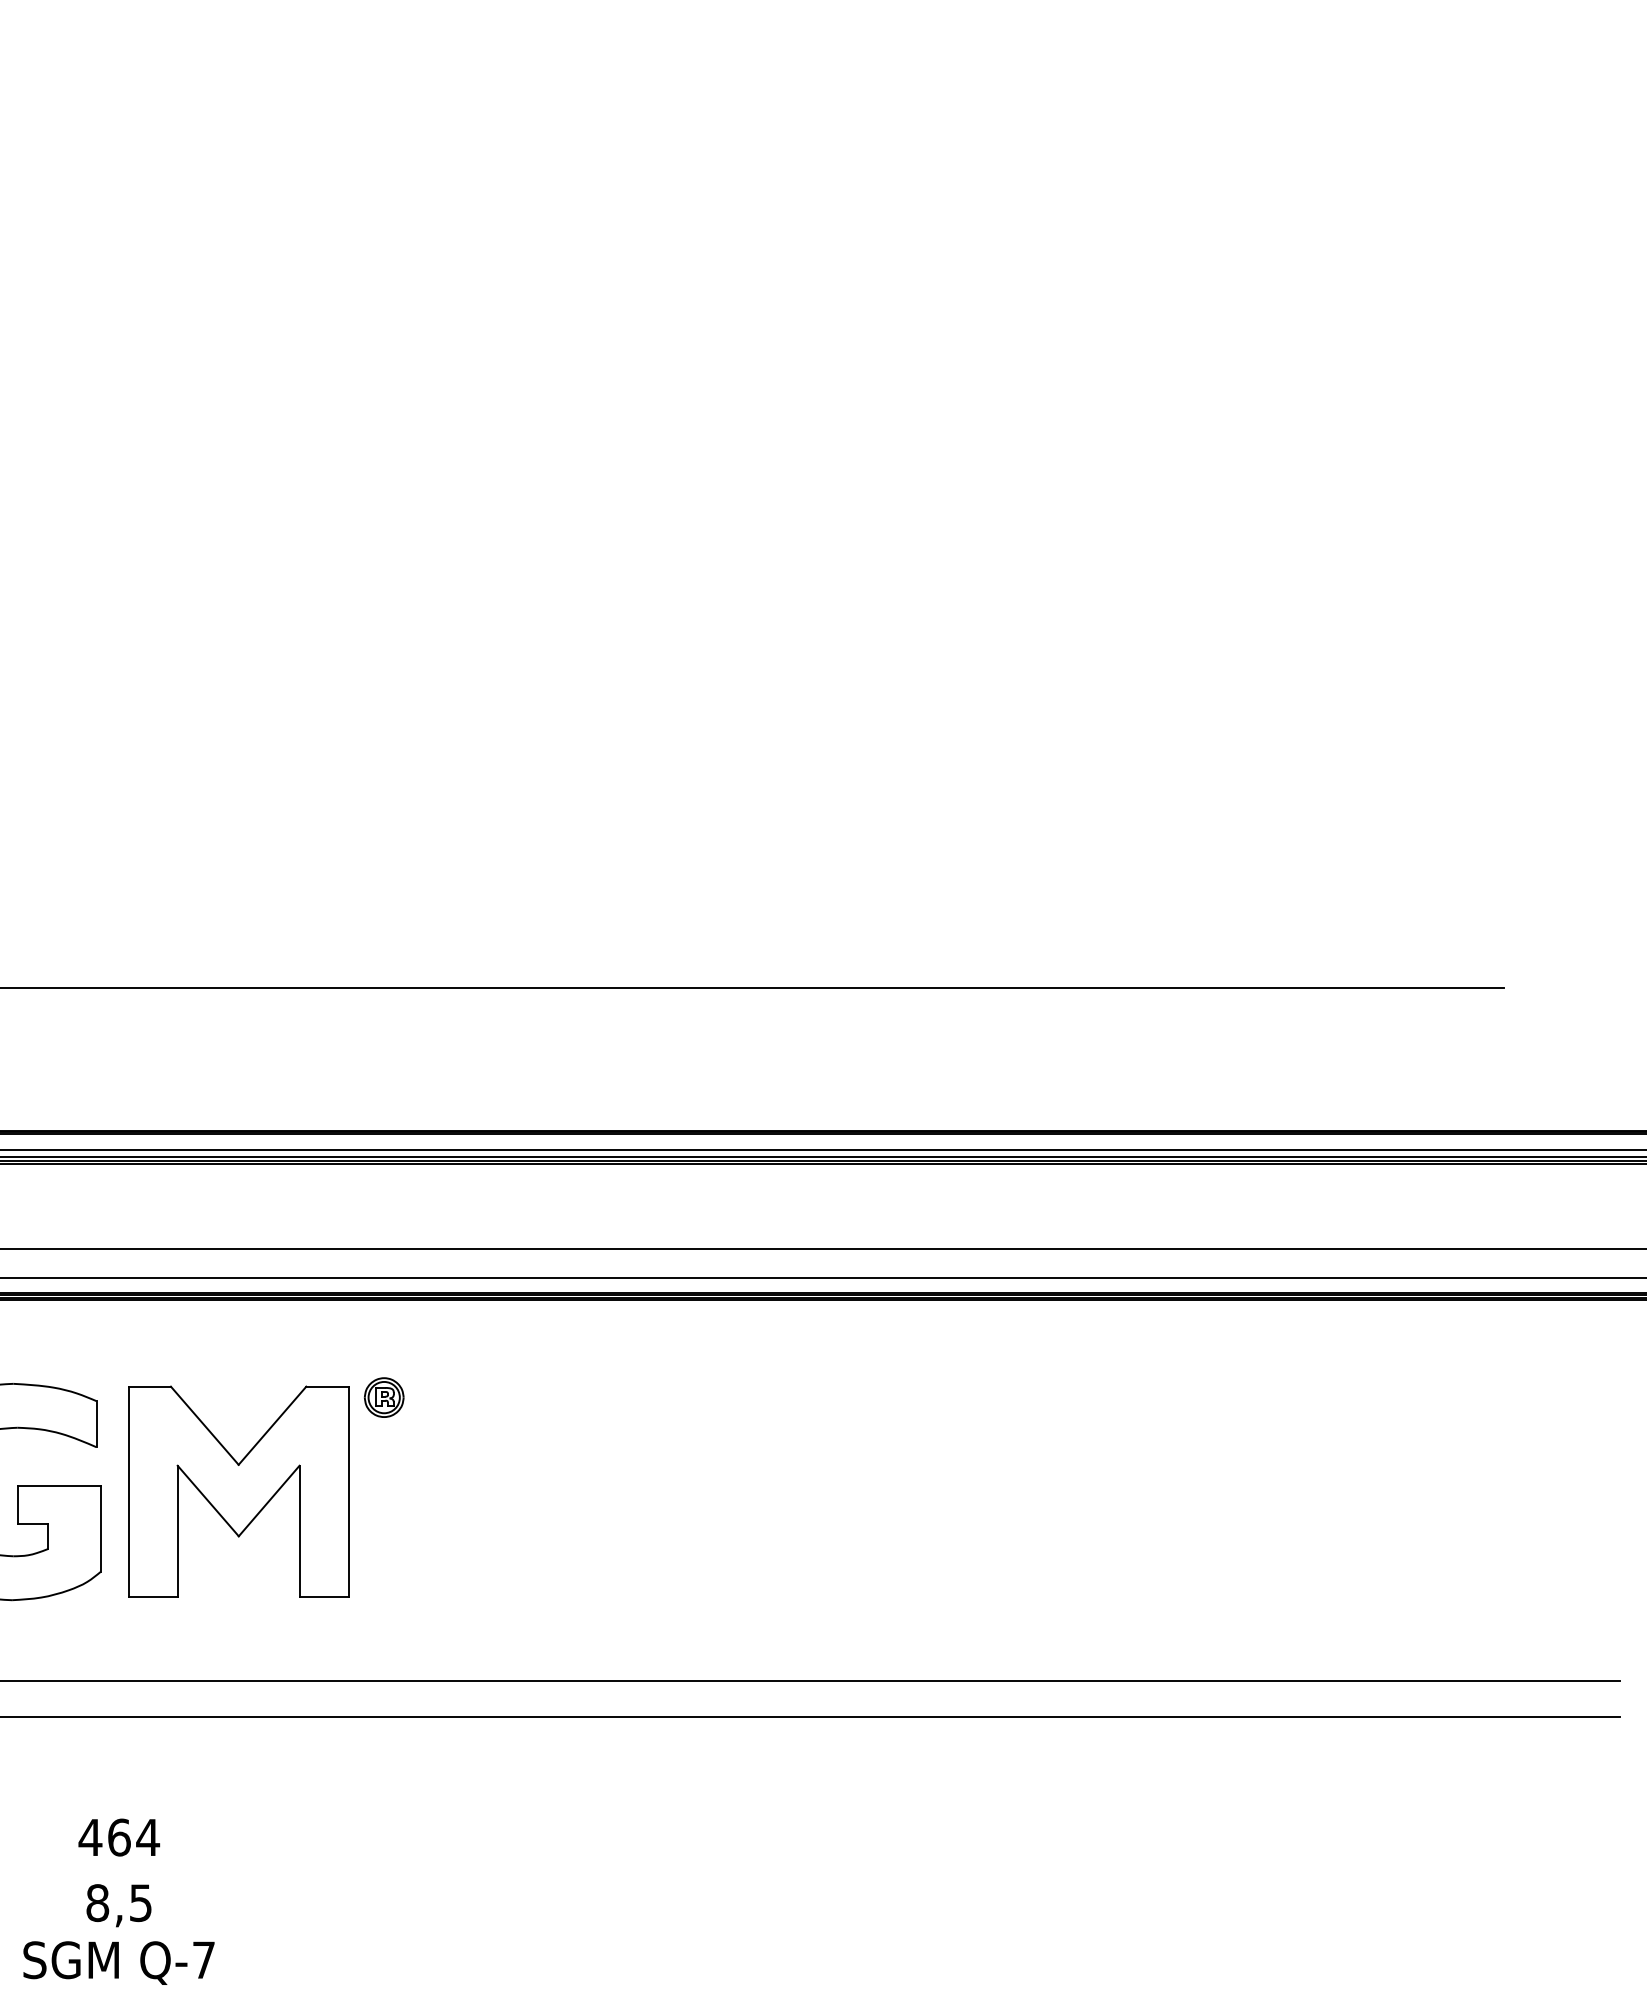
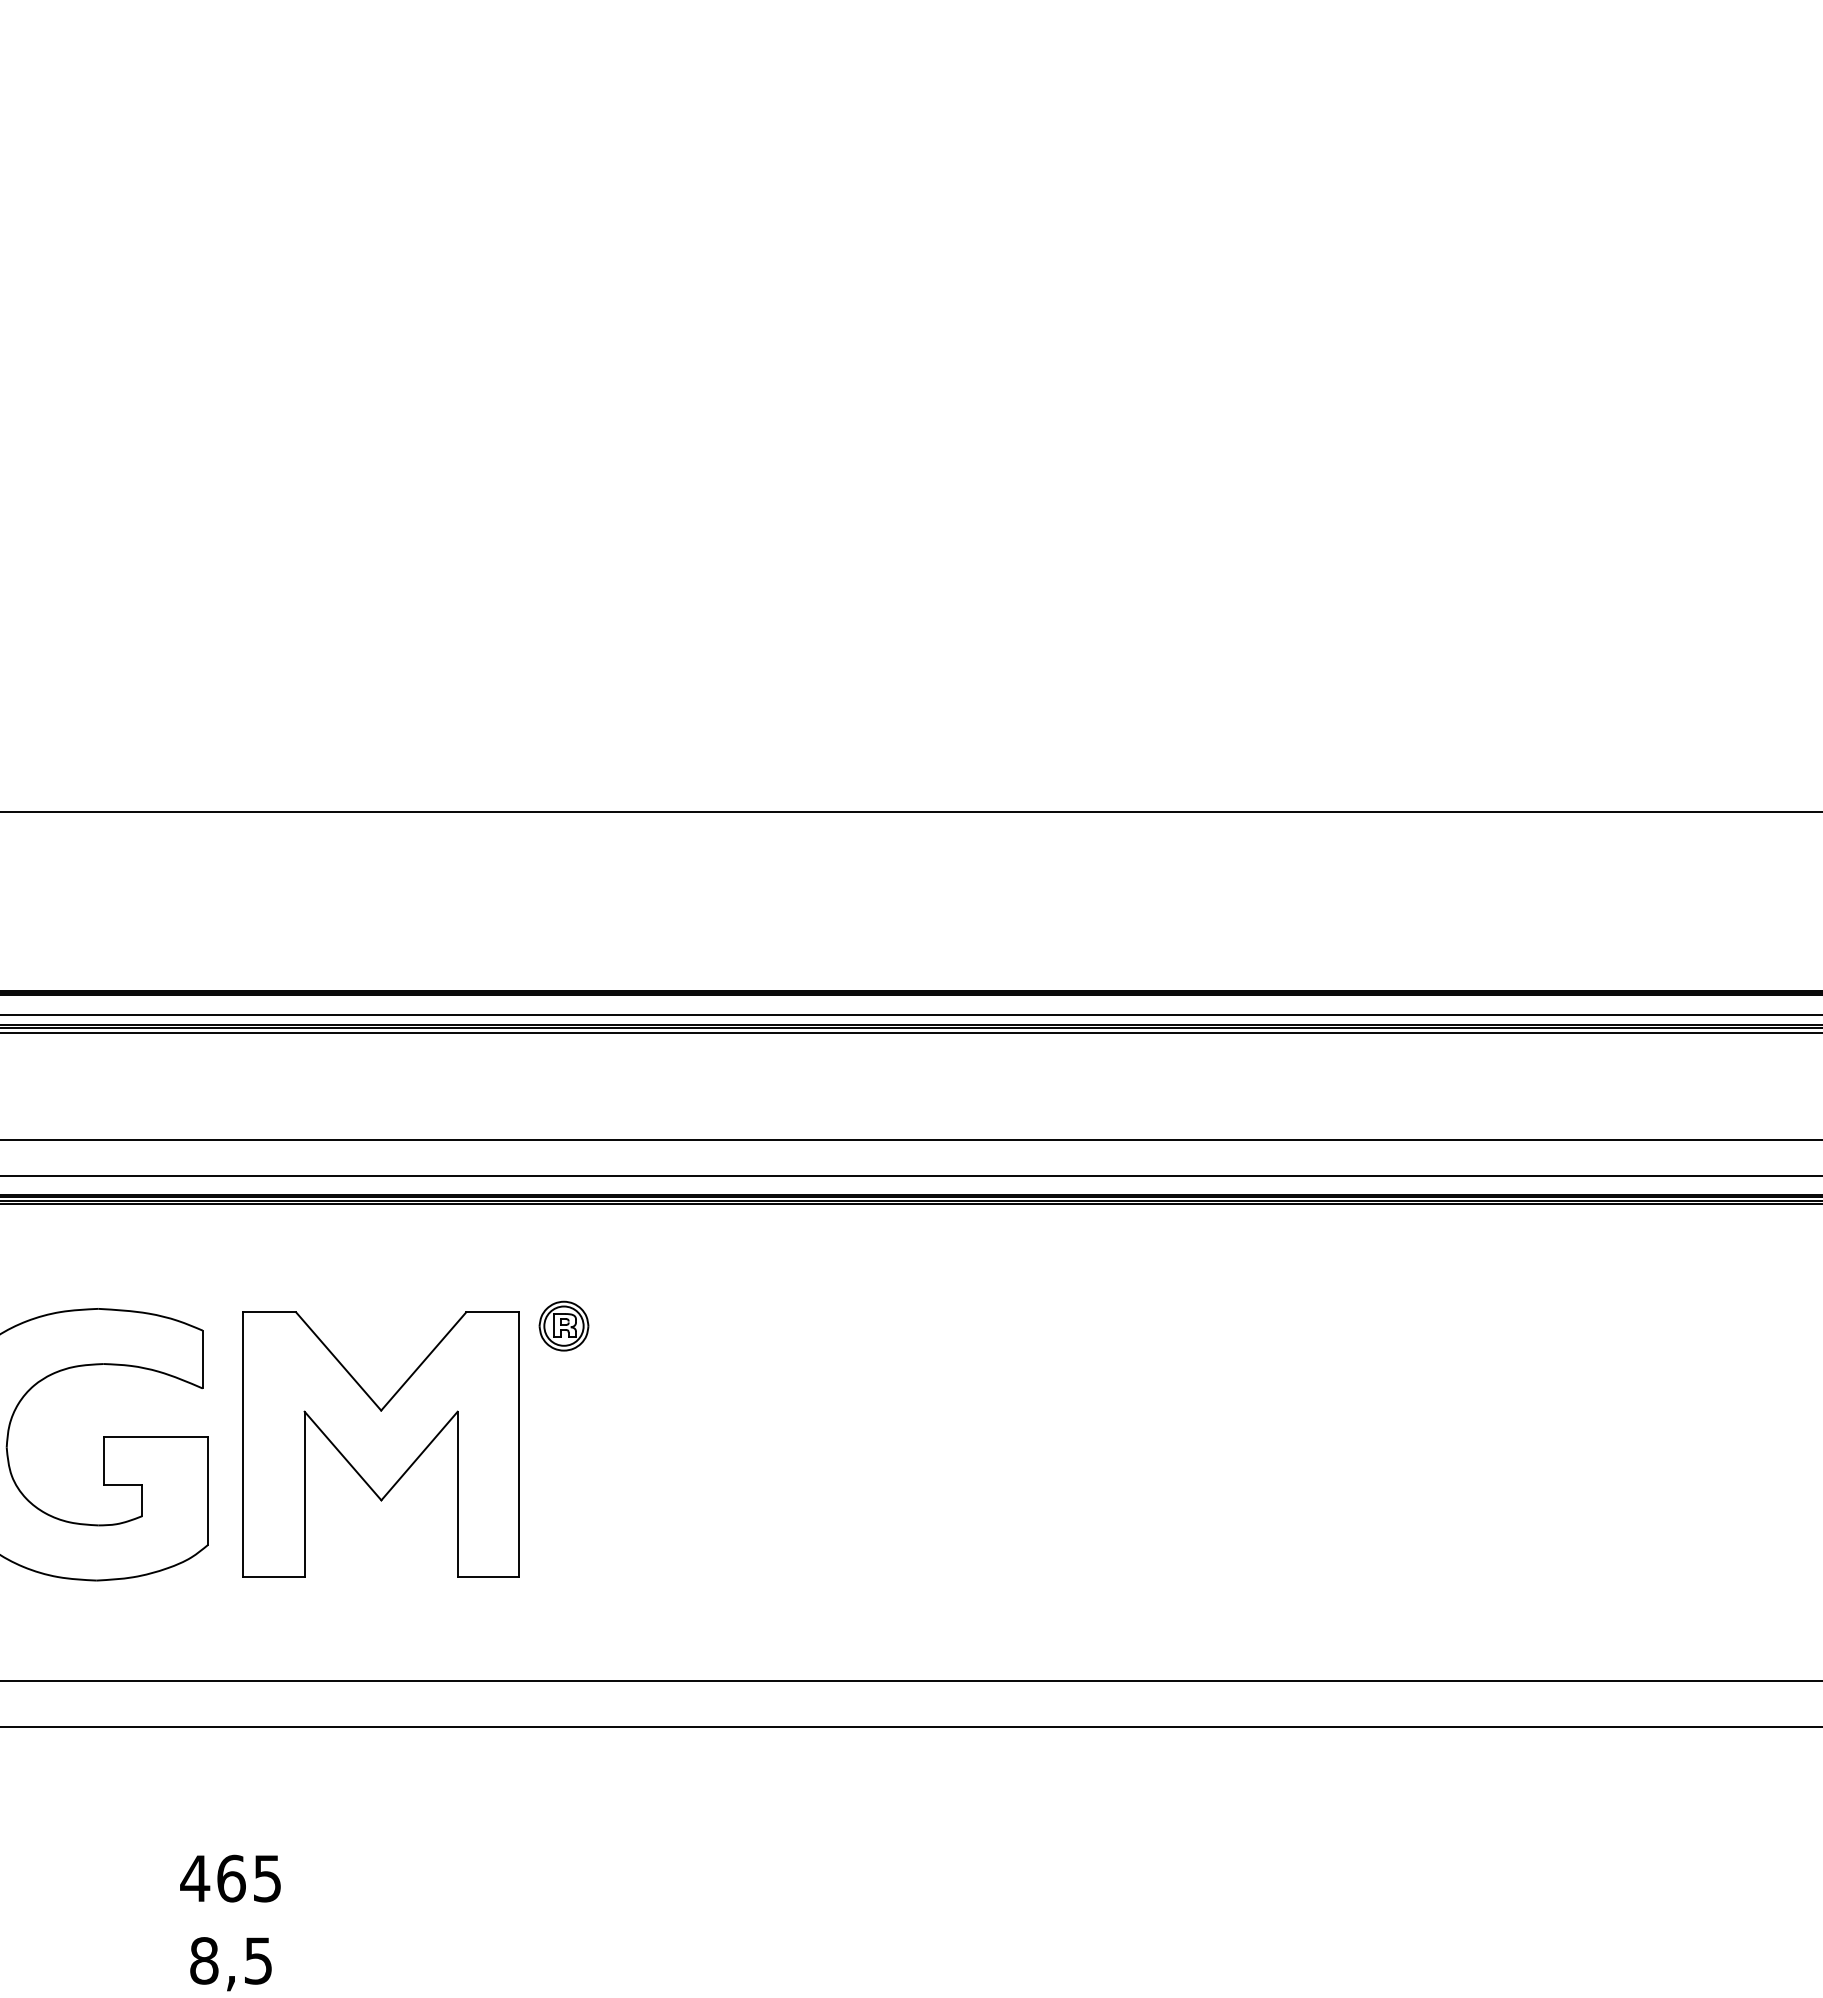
text: (148, 1837) -> (268, 1878), 464 -> 465

